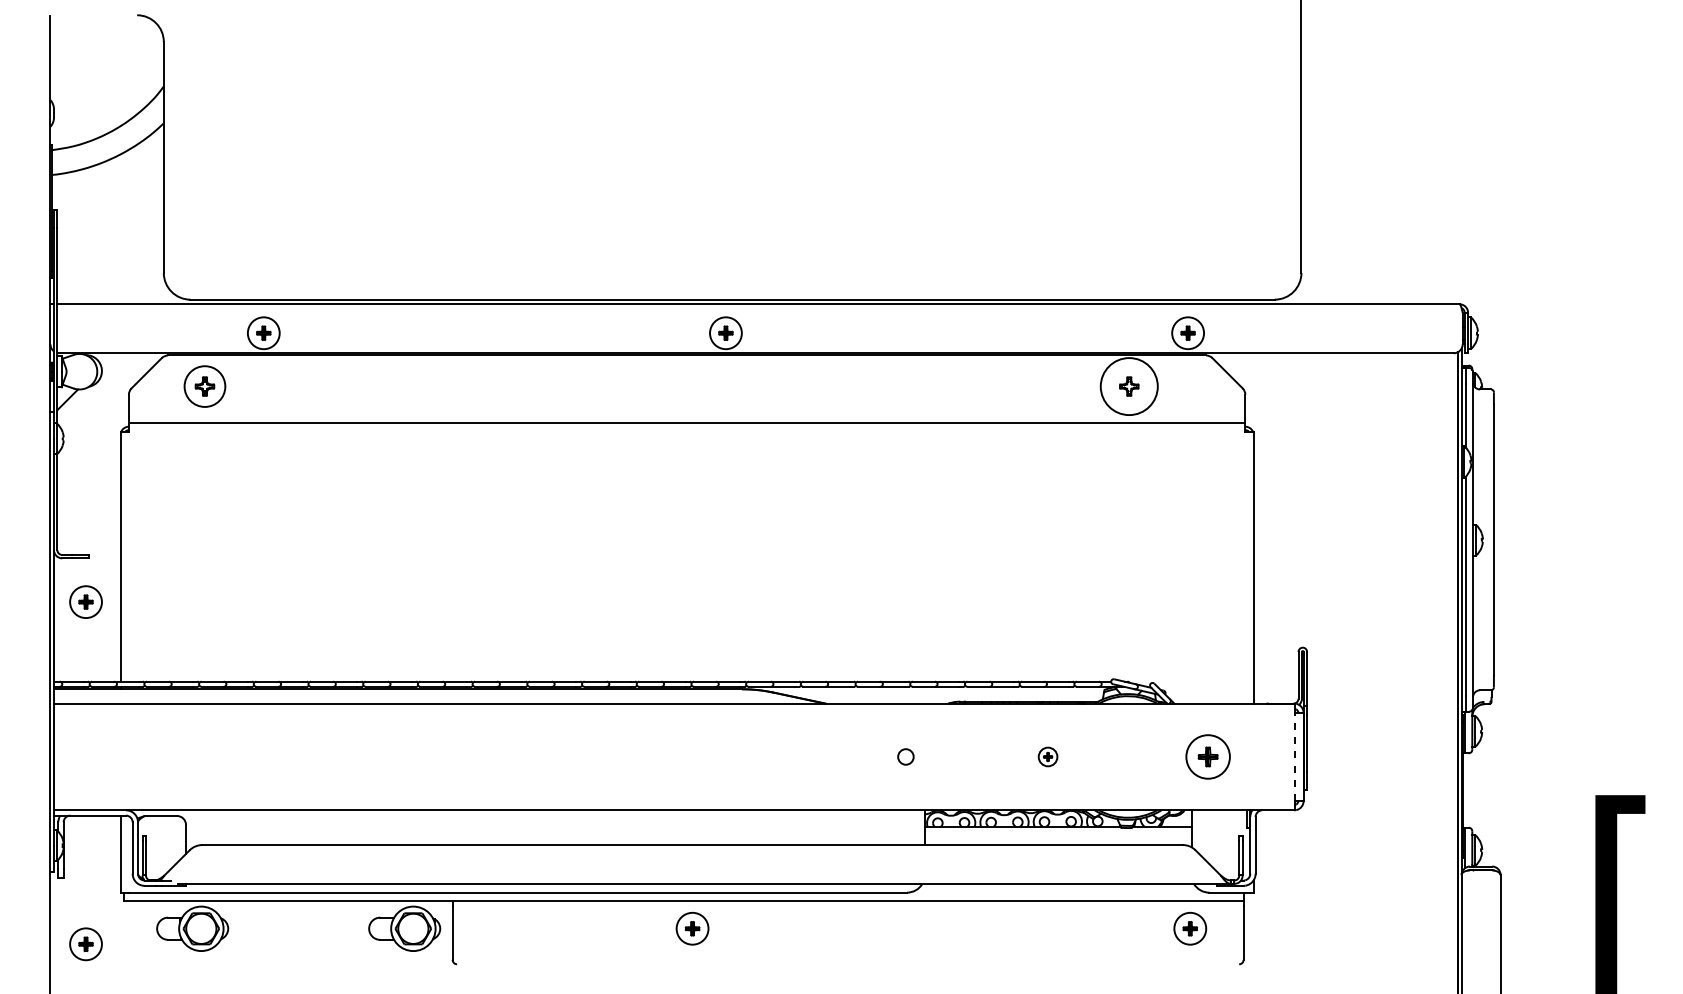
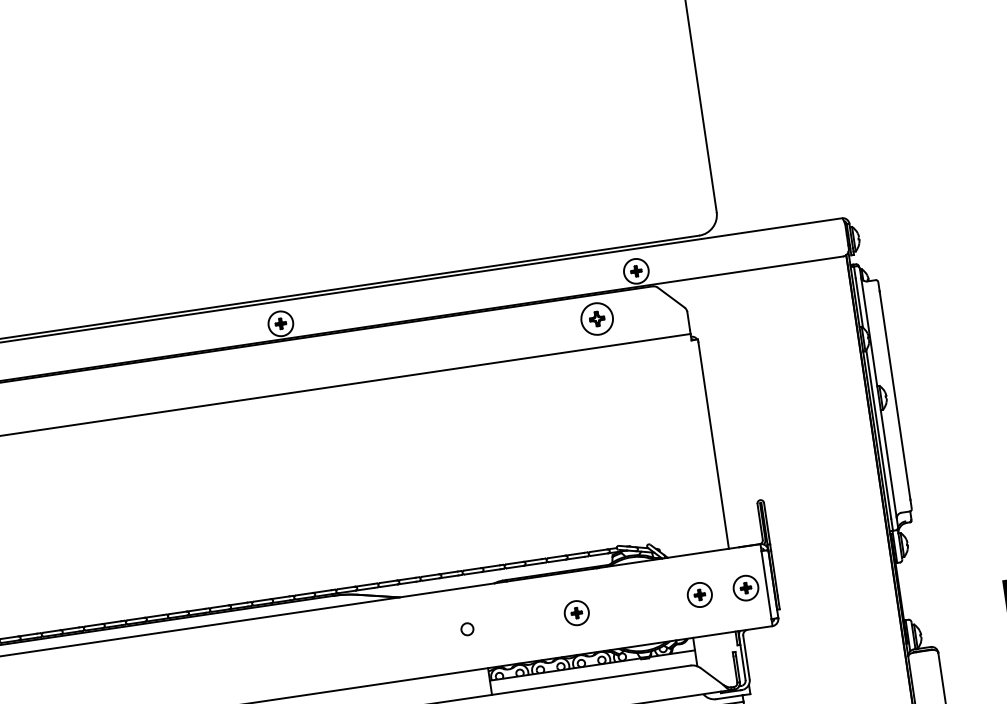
circle: (1128, 386) -> (596, 319), size x0.71
part: (1047, 756) -> (576, 612), size x1.67
part: (1207, 756) -> (699, 594), size x0.71
part: (1267, 756) -> (745, 587), added
line: (1294, 756) -> (766, 584), dashed -> solid

